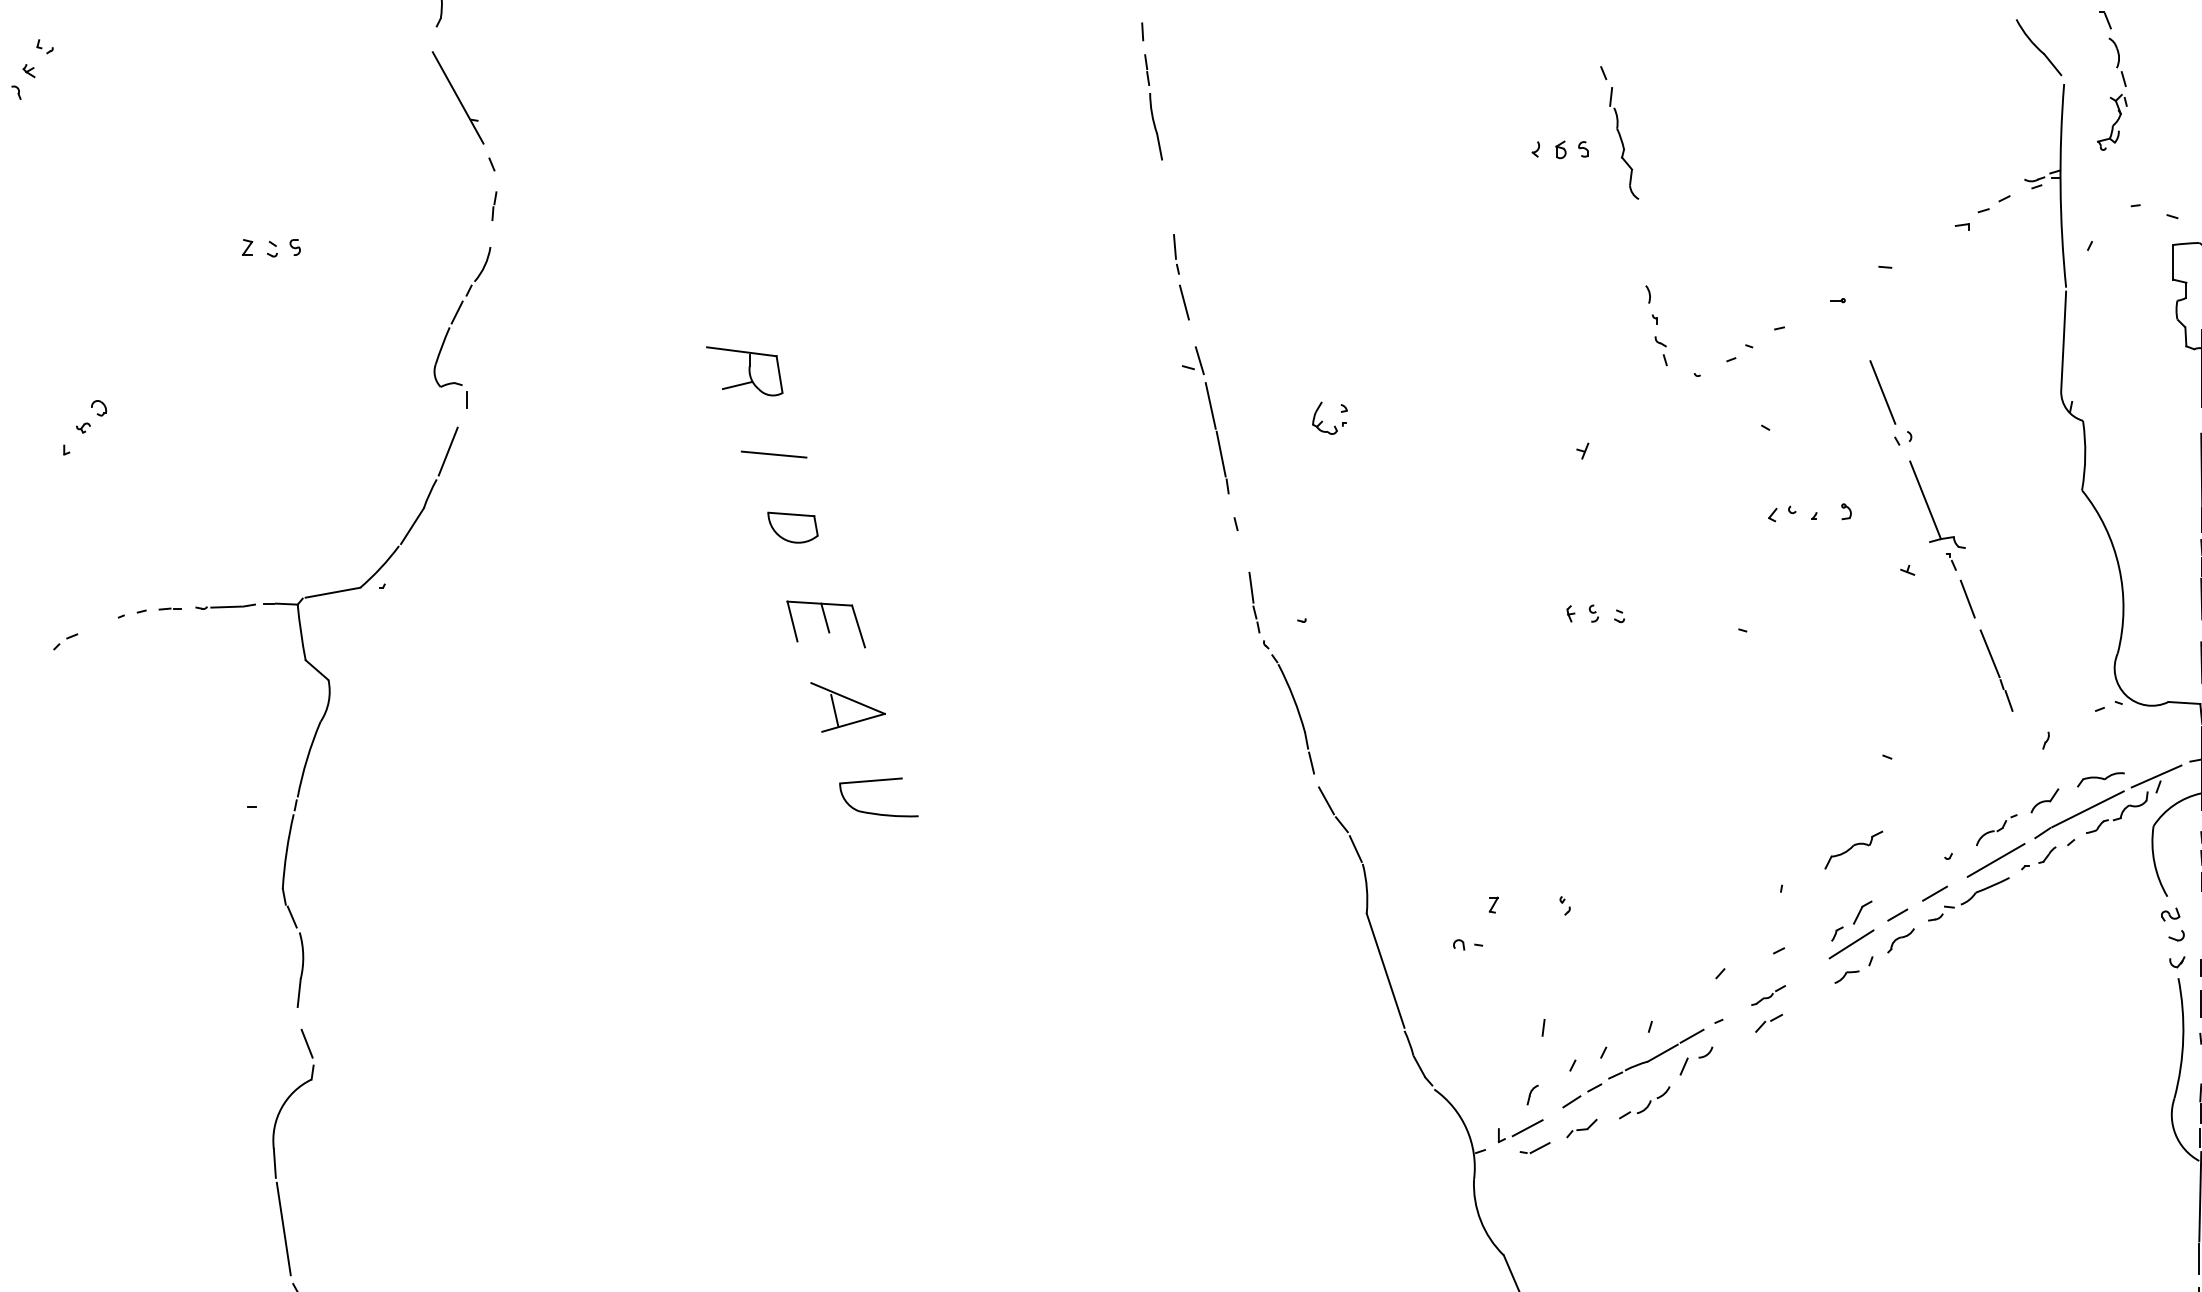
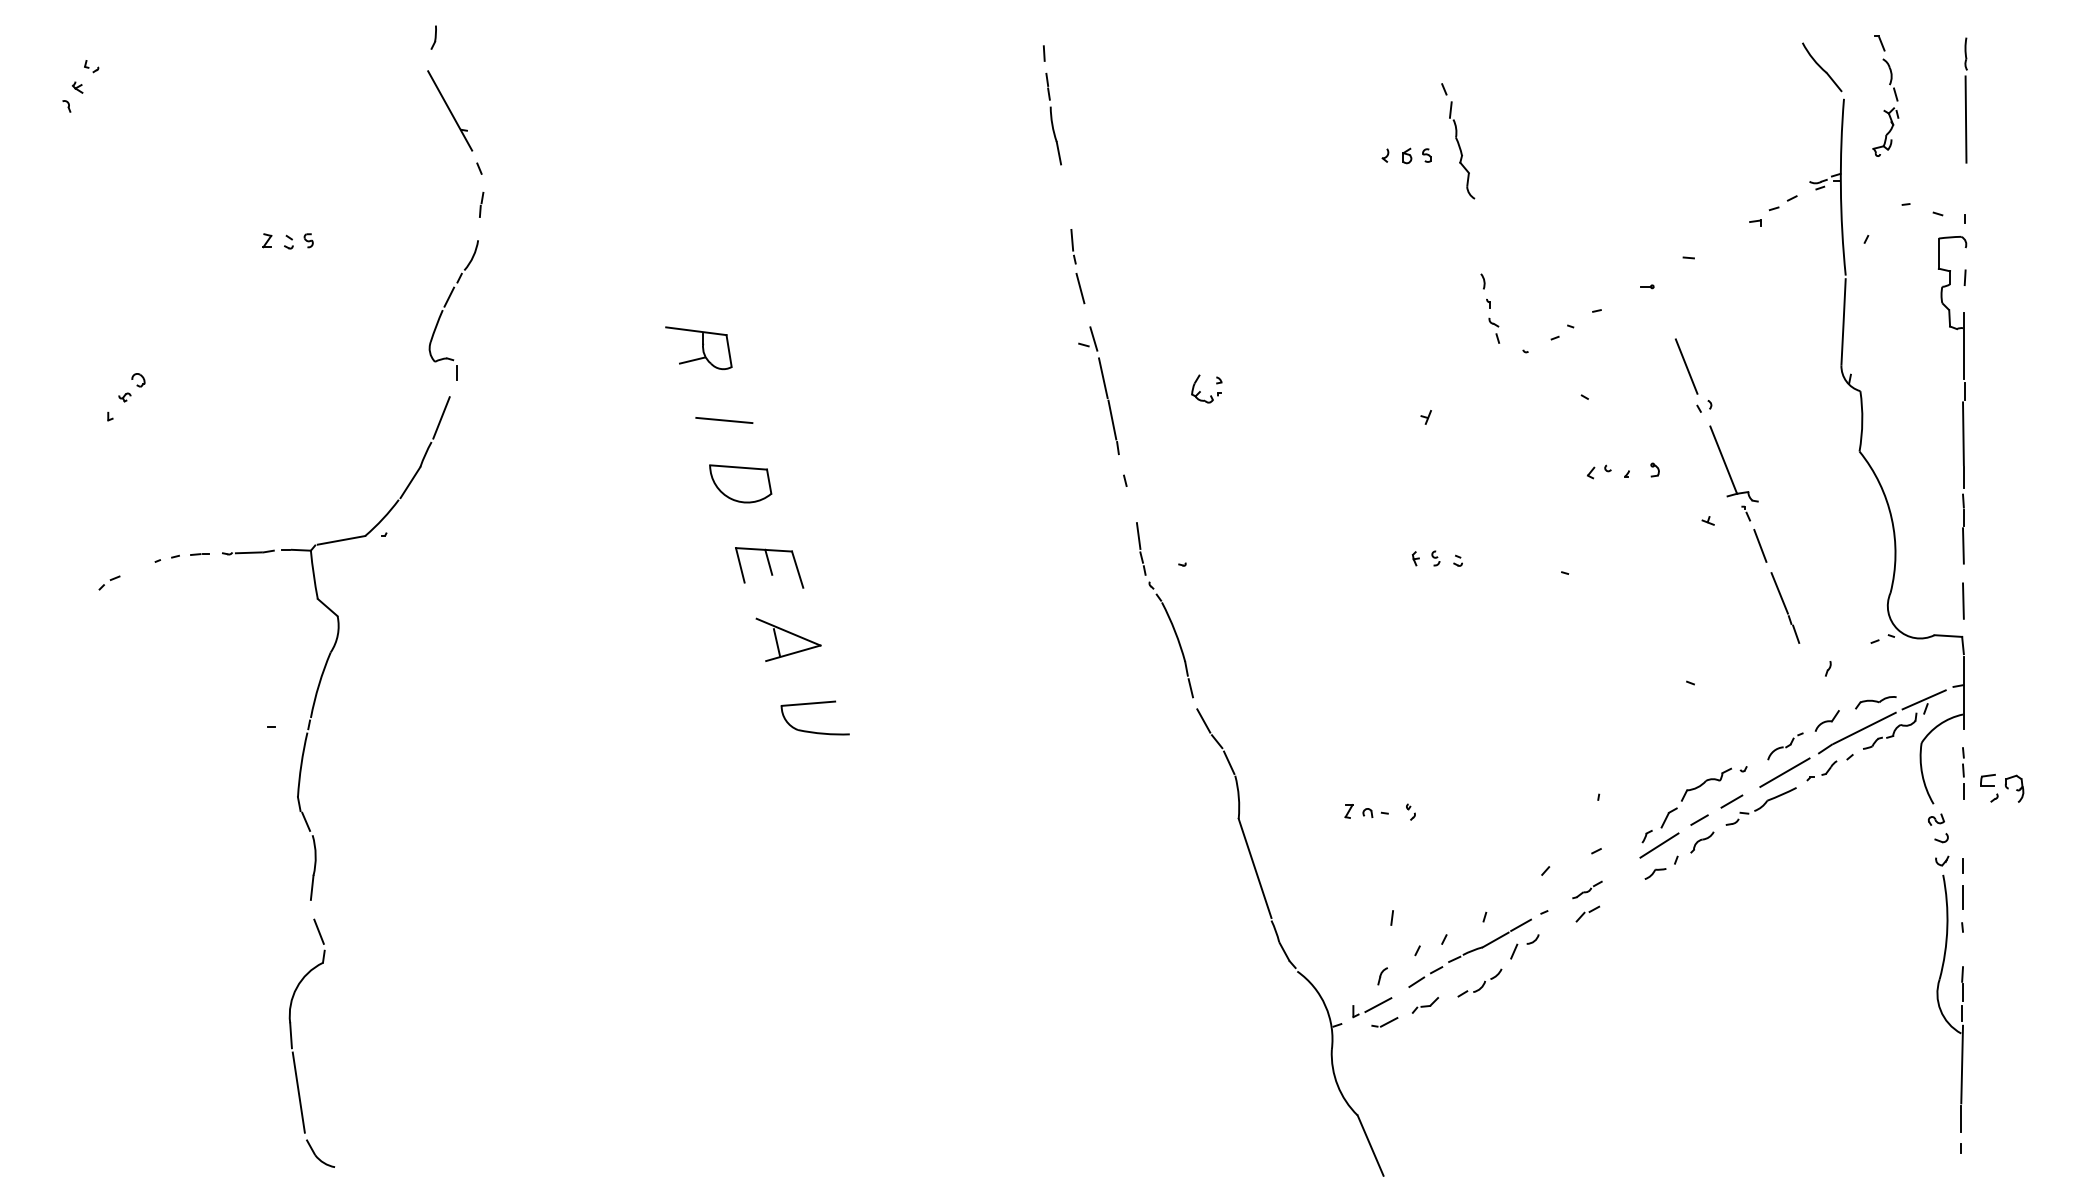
part: (792, 527) -> (740, 483), size x1.43
part: (1853, 849) -> (1706, 784), moved
part: (1467, 944) -> (1375, 812), moved

